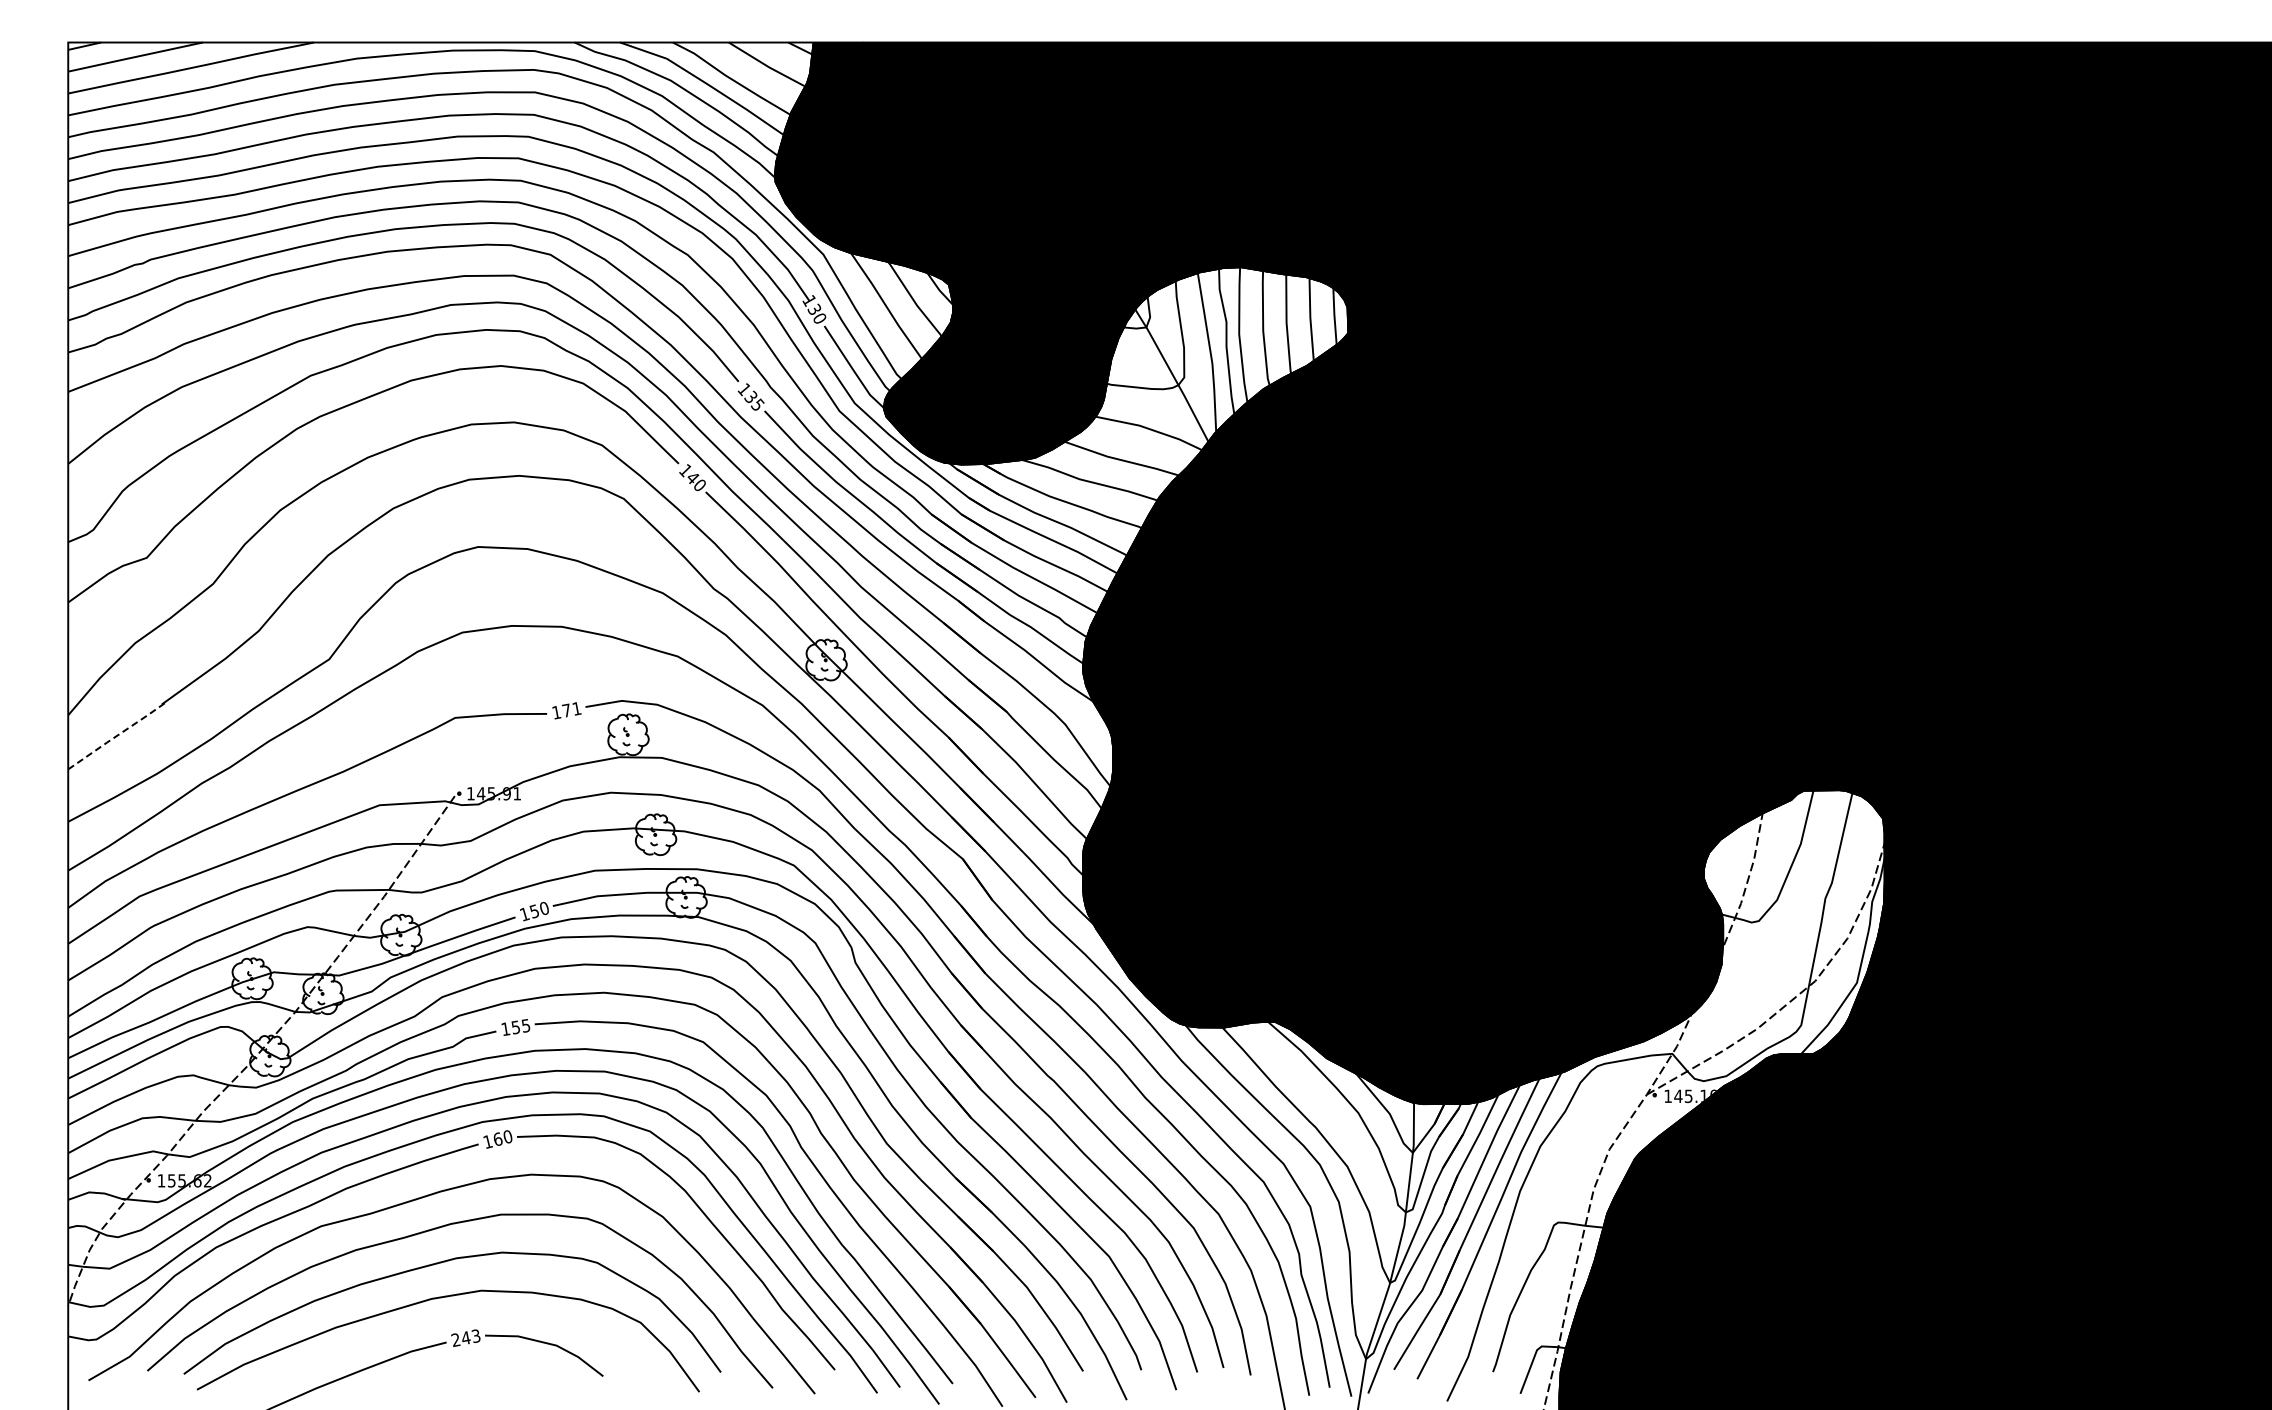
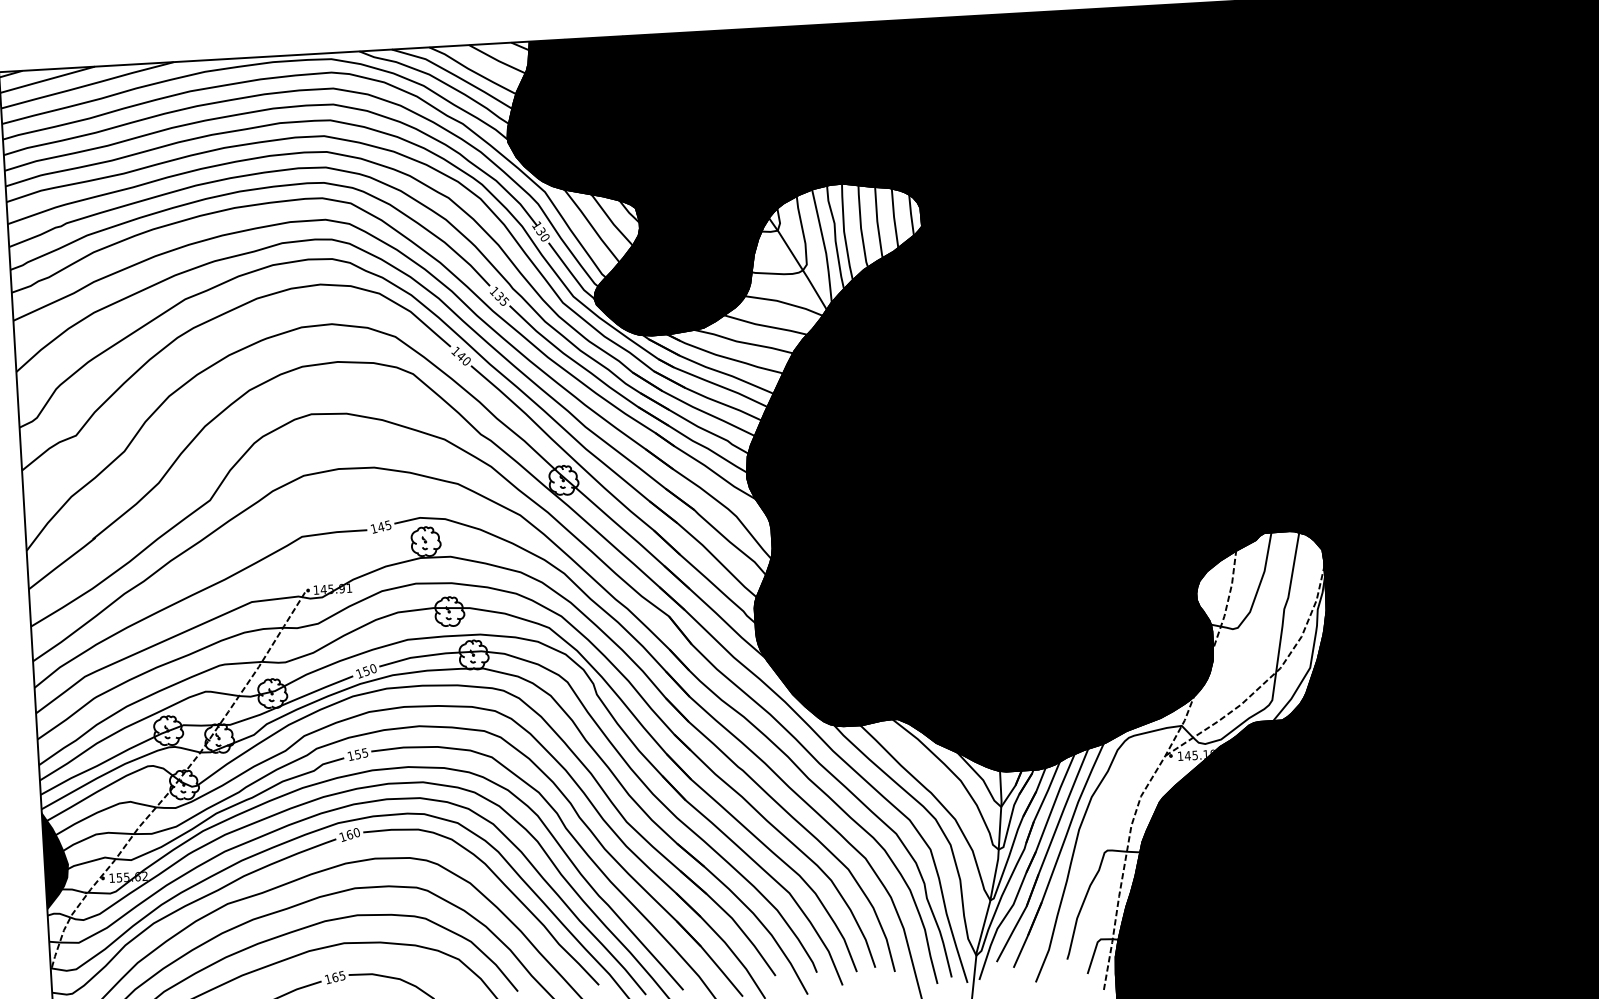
text: (571, 709) -> (384, 526), 171 -> 145
line: (117, 735) -> (62, 563), dashed -> solid
fill: (85, 1151) -> (56, 860), added
text: (465, 1338) -> (334, 977), 243 -> 165

